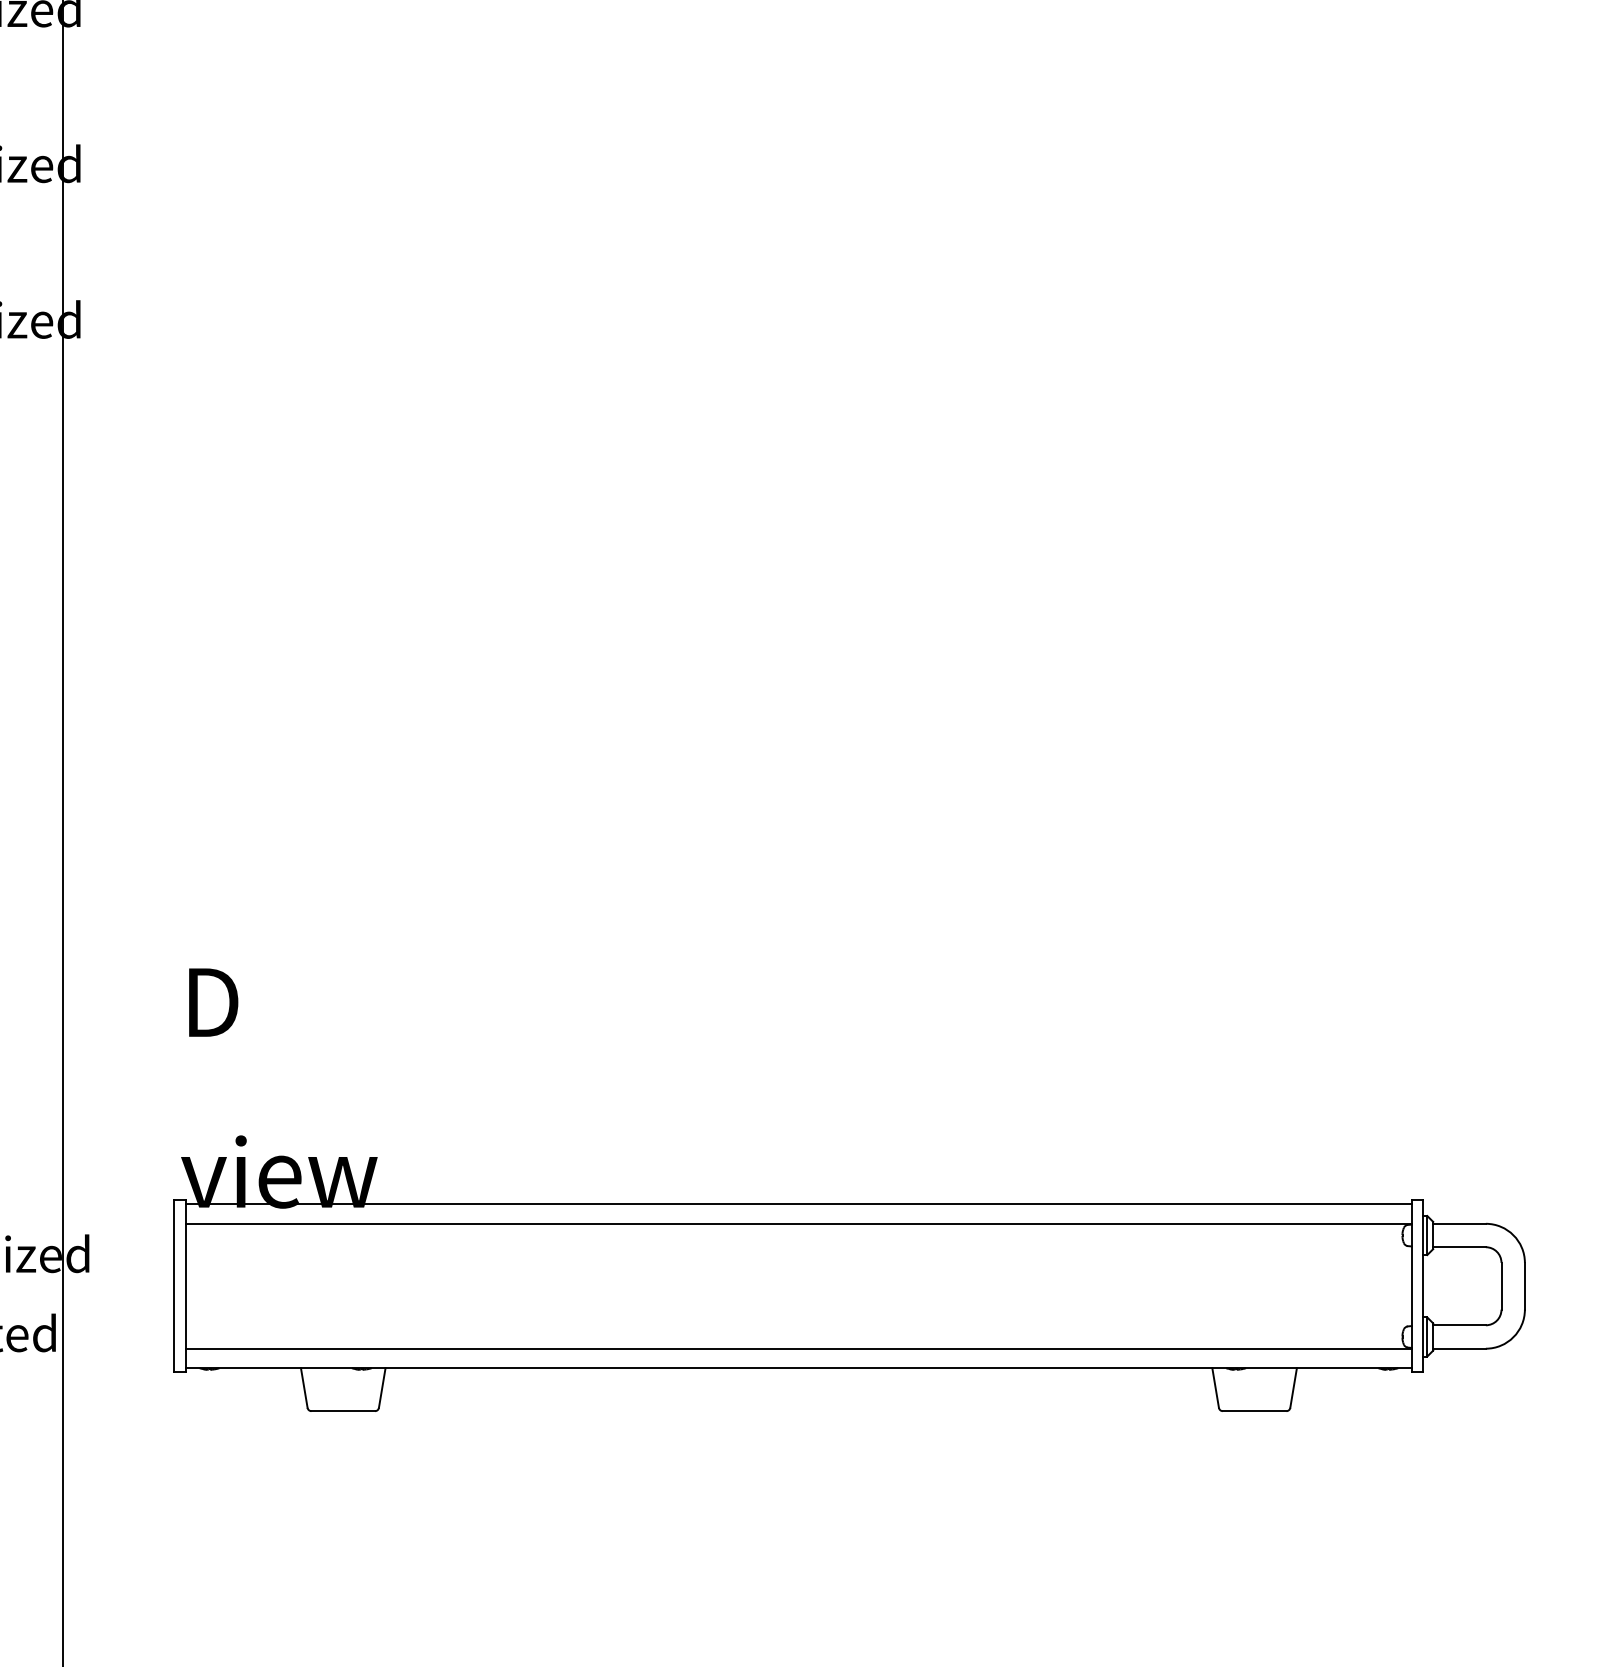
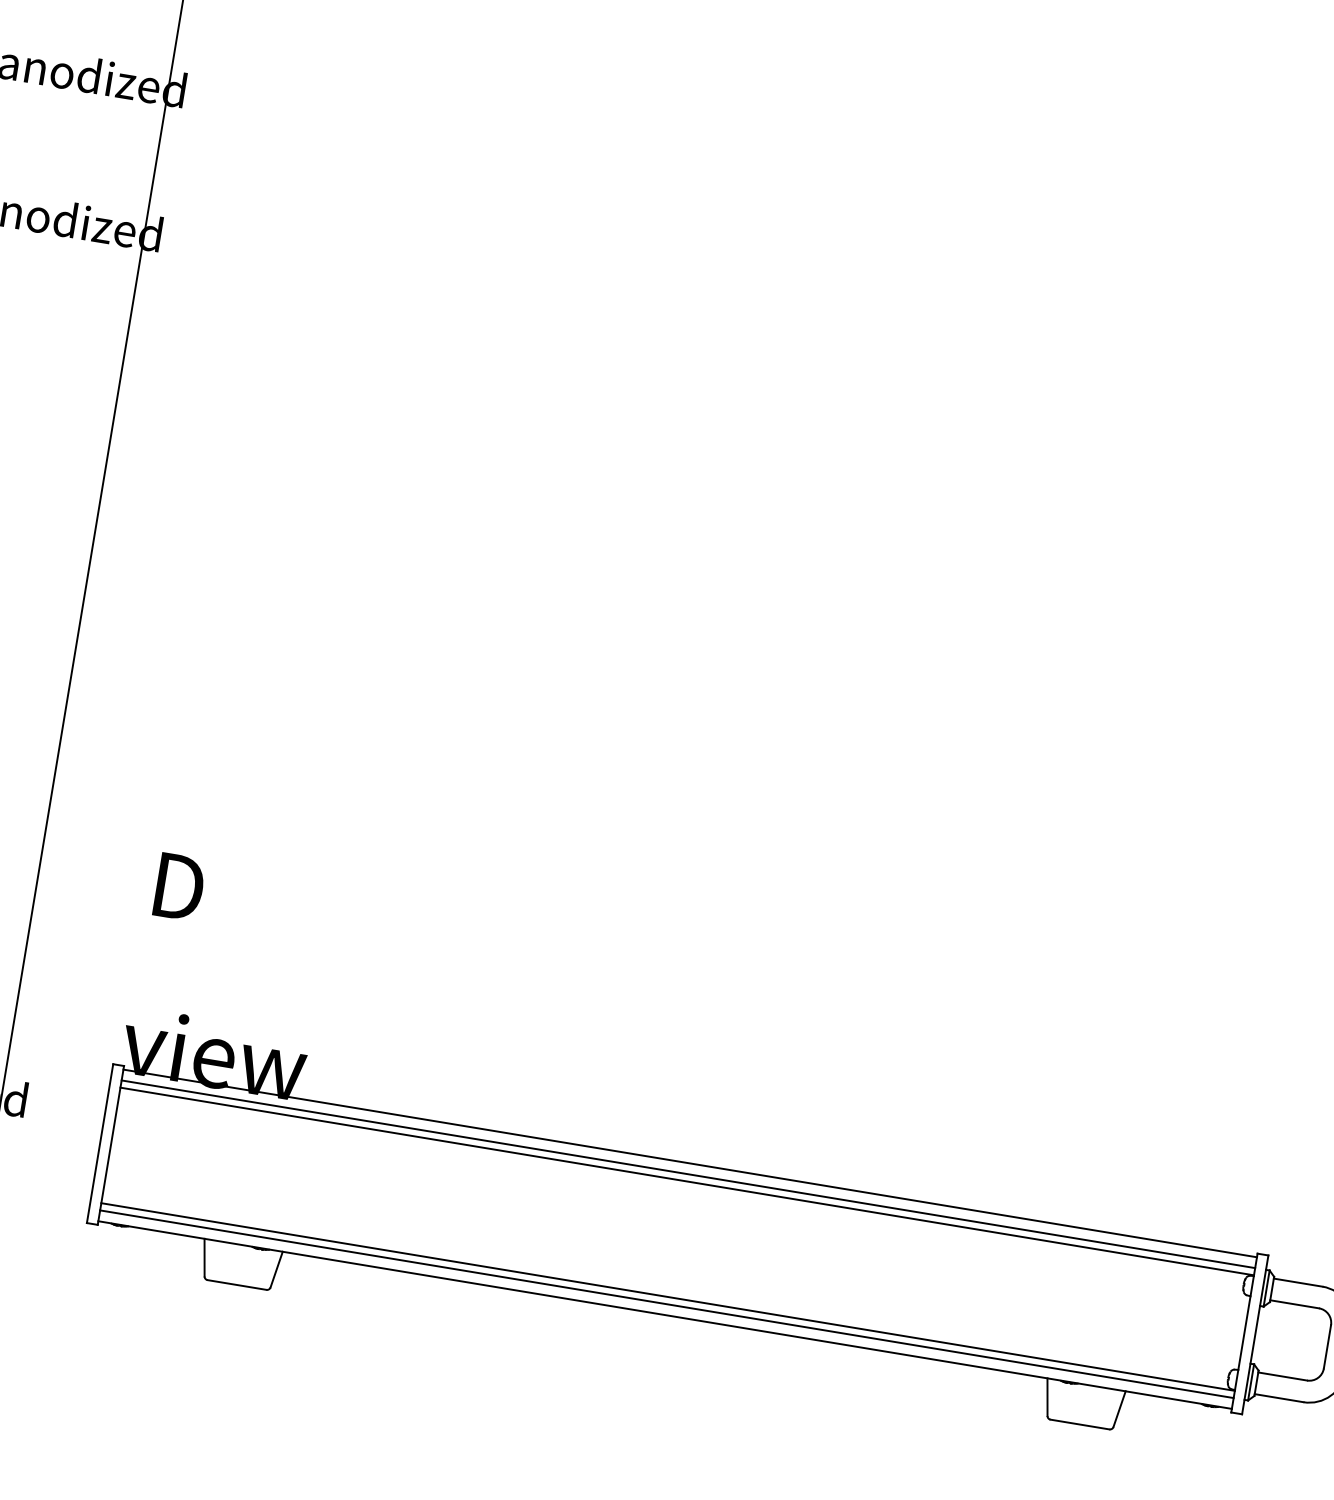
line: (798, 1216) -> (687, 1174), added
line: (798, 1356) -> (666, 1304), added

